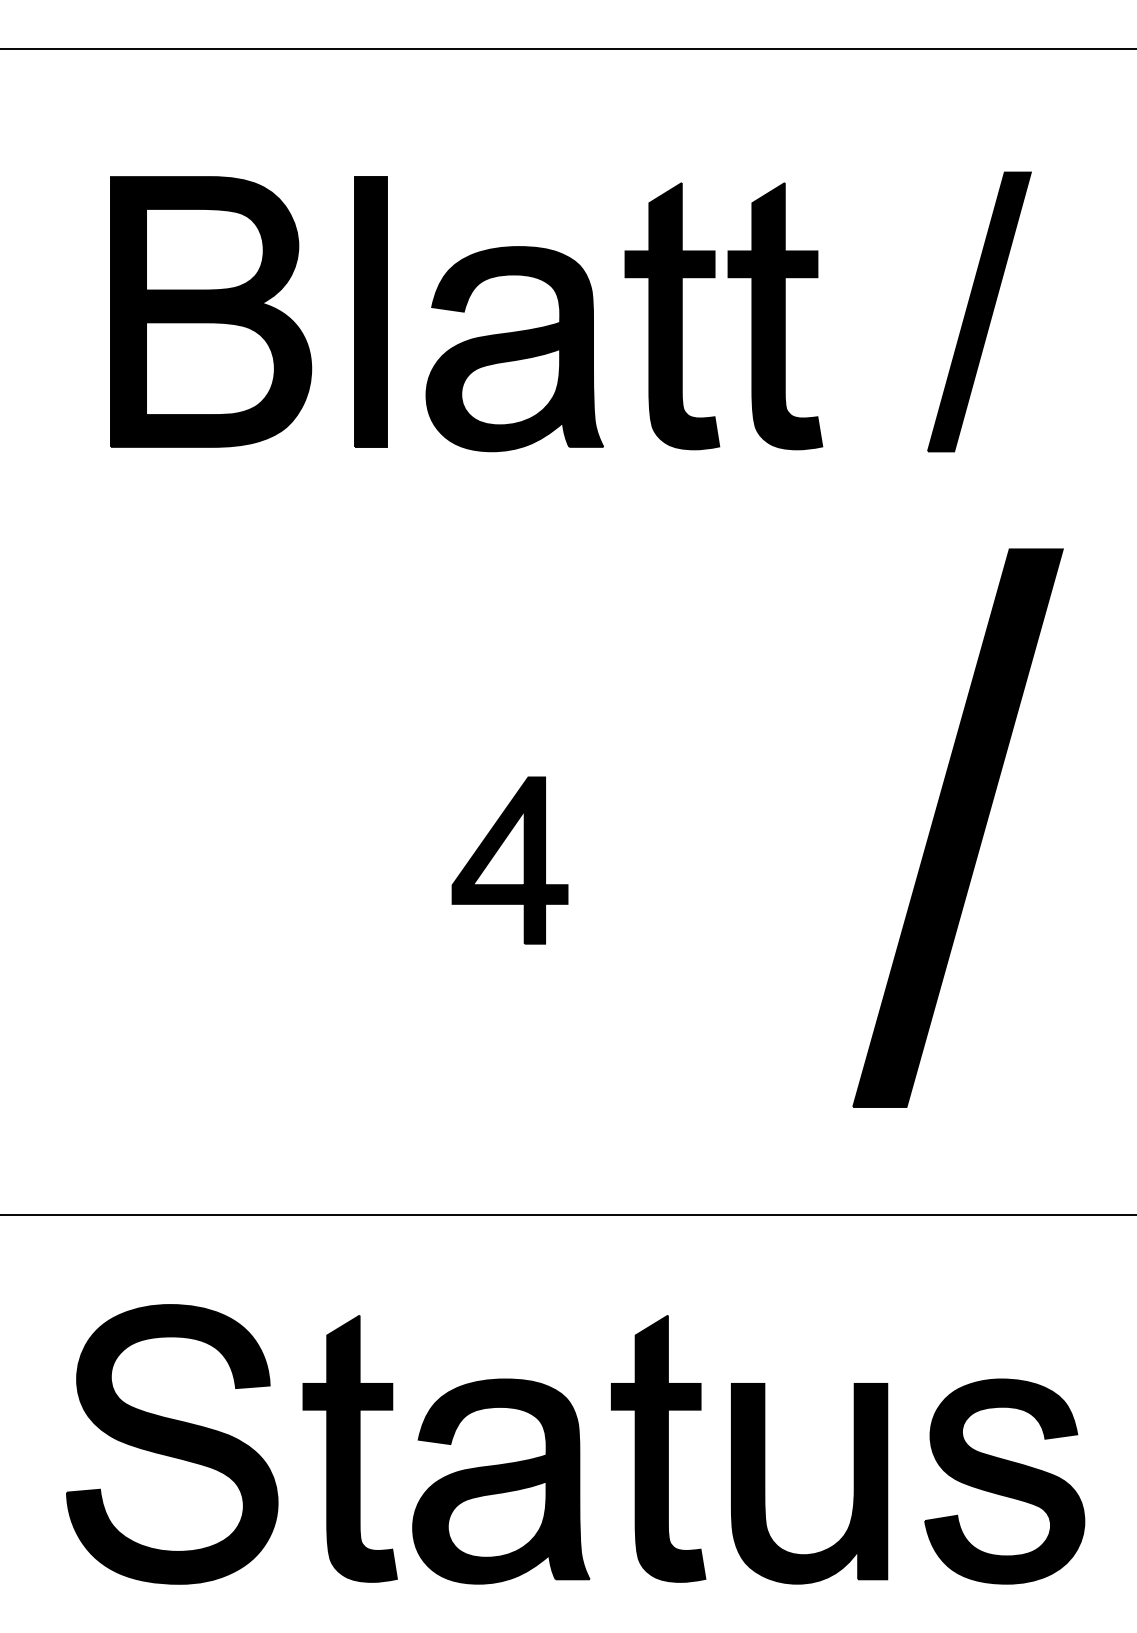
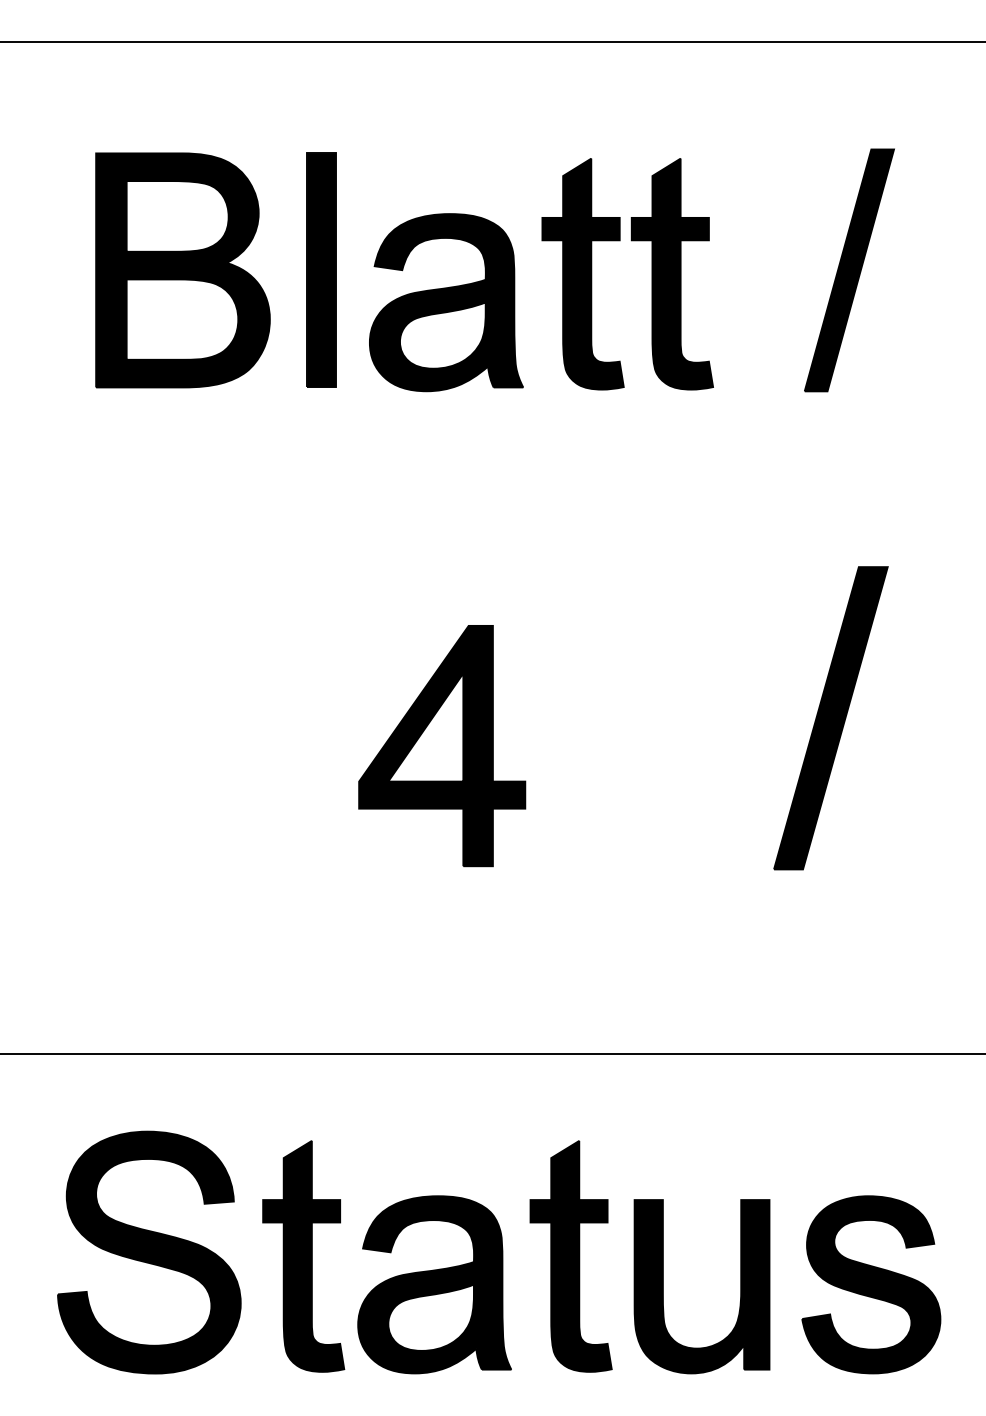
part: (957, 828) -> (830, 718), size x0.62
part: (510, 860) -> (442, 746), size x1.67

